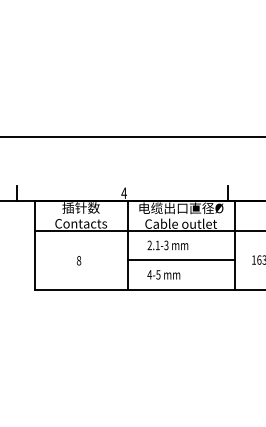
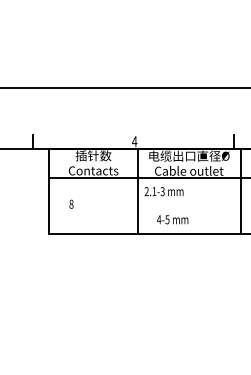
text: (167, 245) -> (163, 191), moved
text: (79, 260) -> (71, 204), moved
line: (181, 260) -> (189, 206), removed

